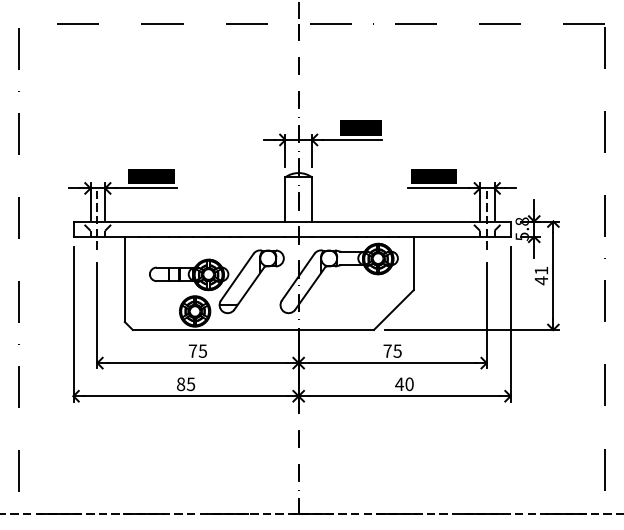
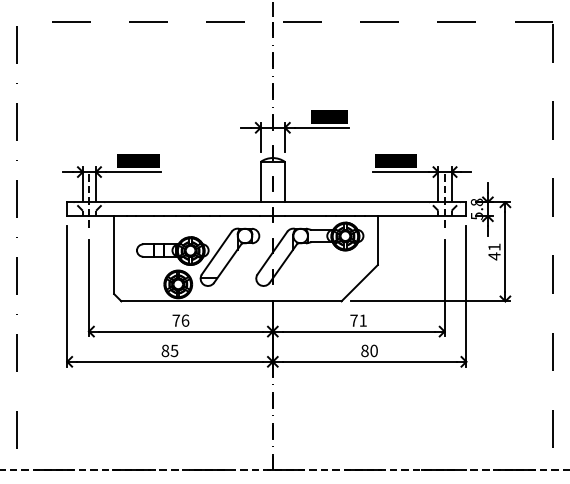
text: (203, 350) -> (185, 320), 75 -> 76
text: (396, 350) -> (362, 320), 75 -> 71
text: (399, 383) -> (364, 350), 40 -> 80

